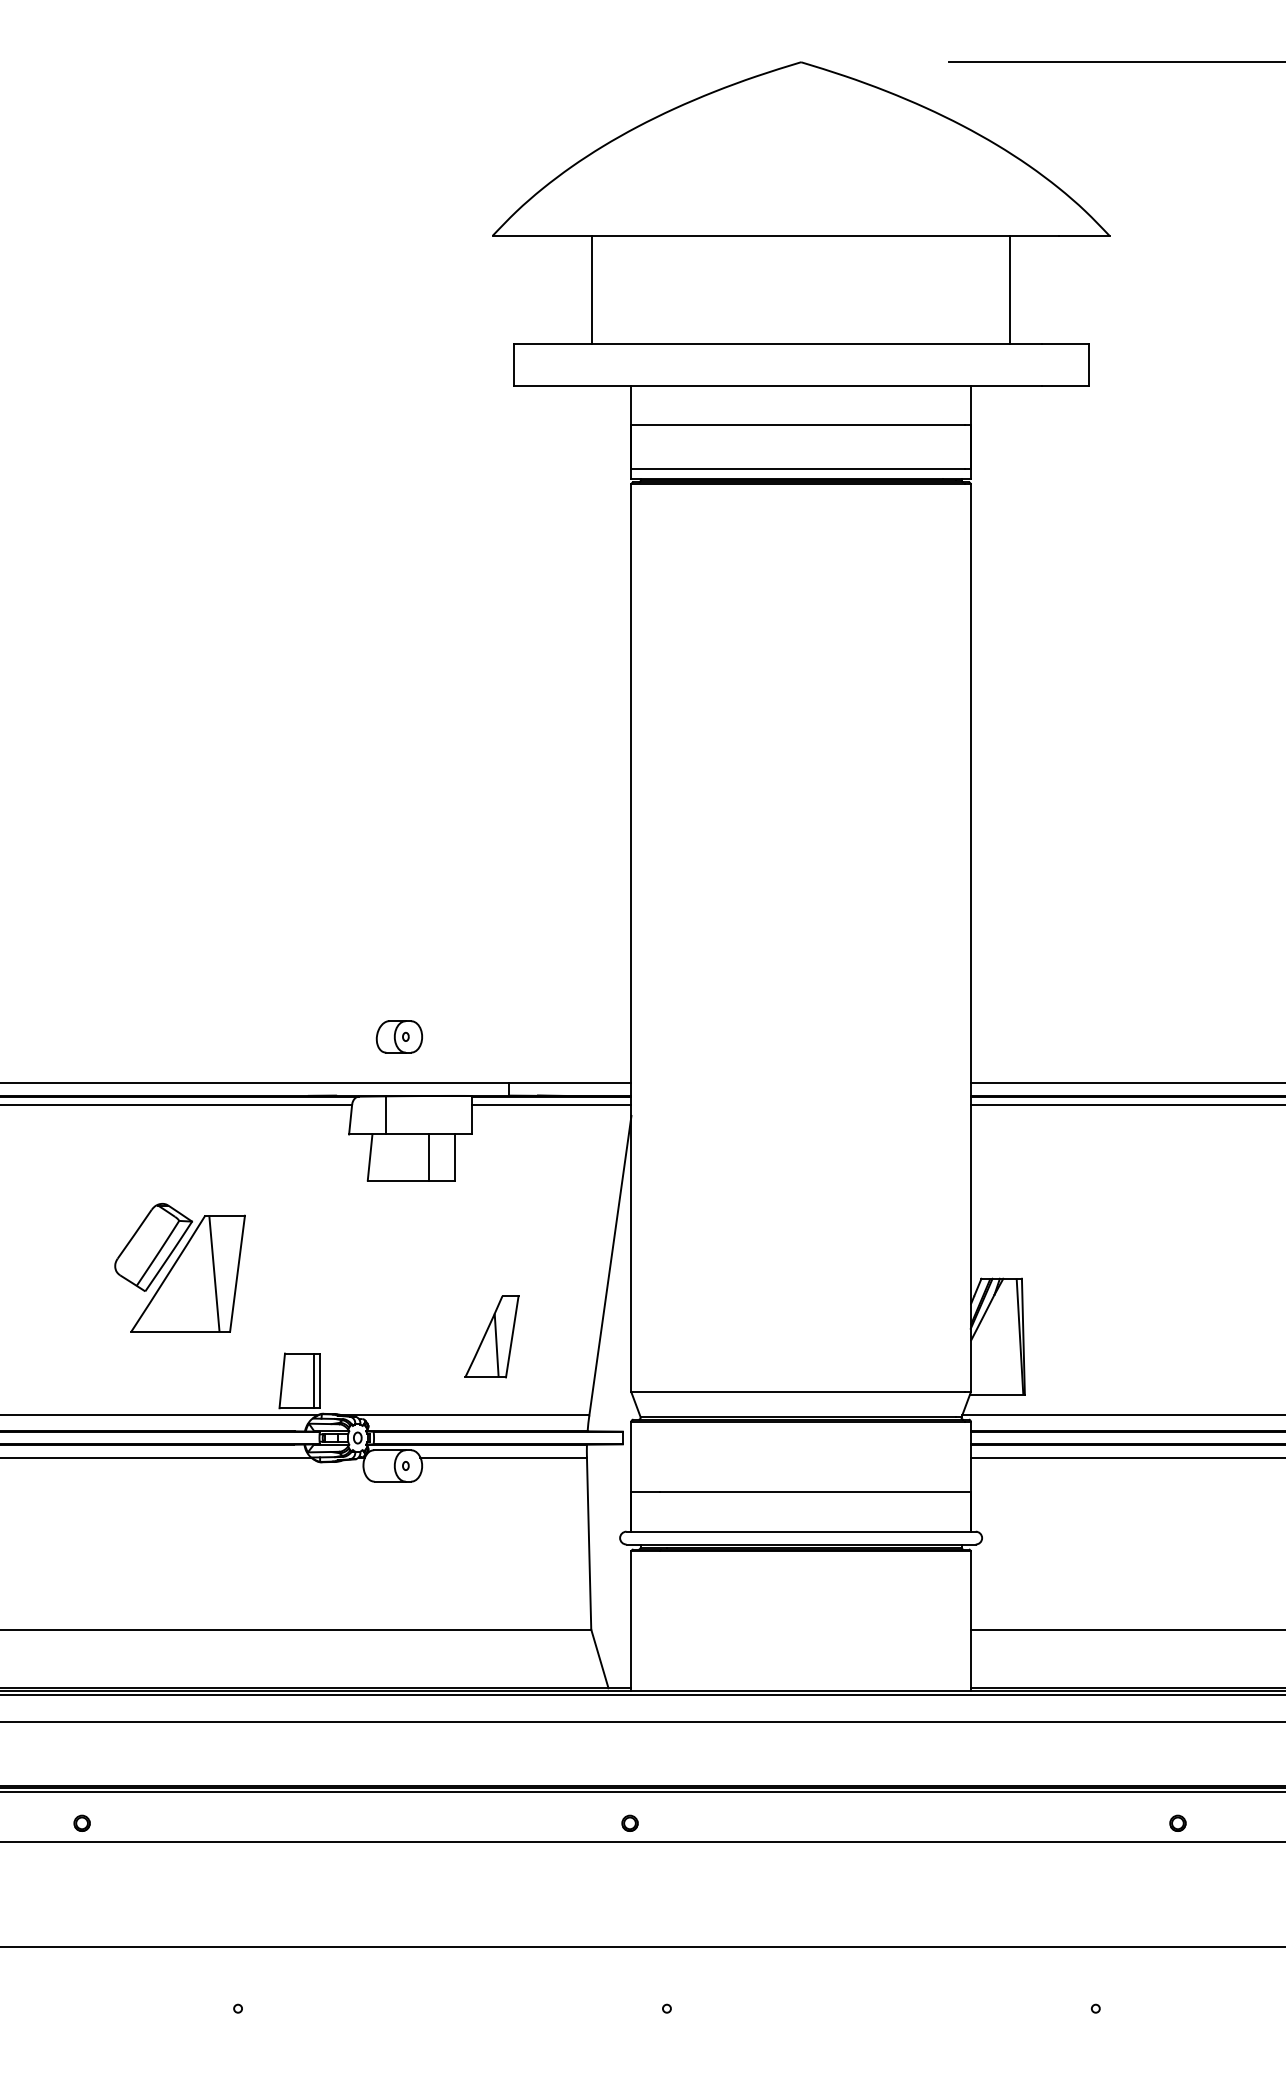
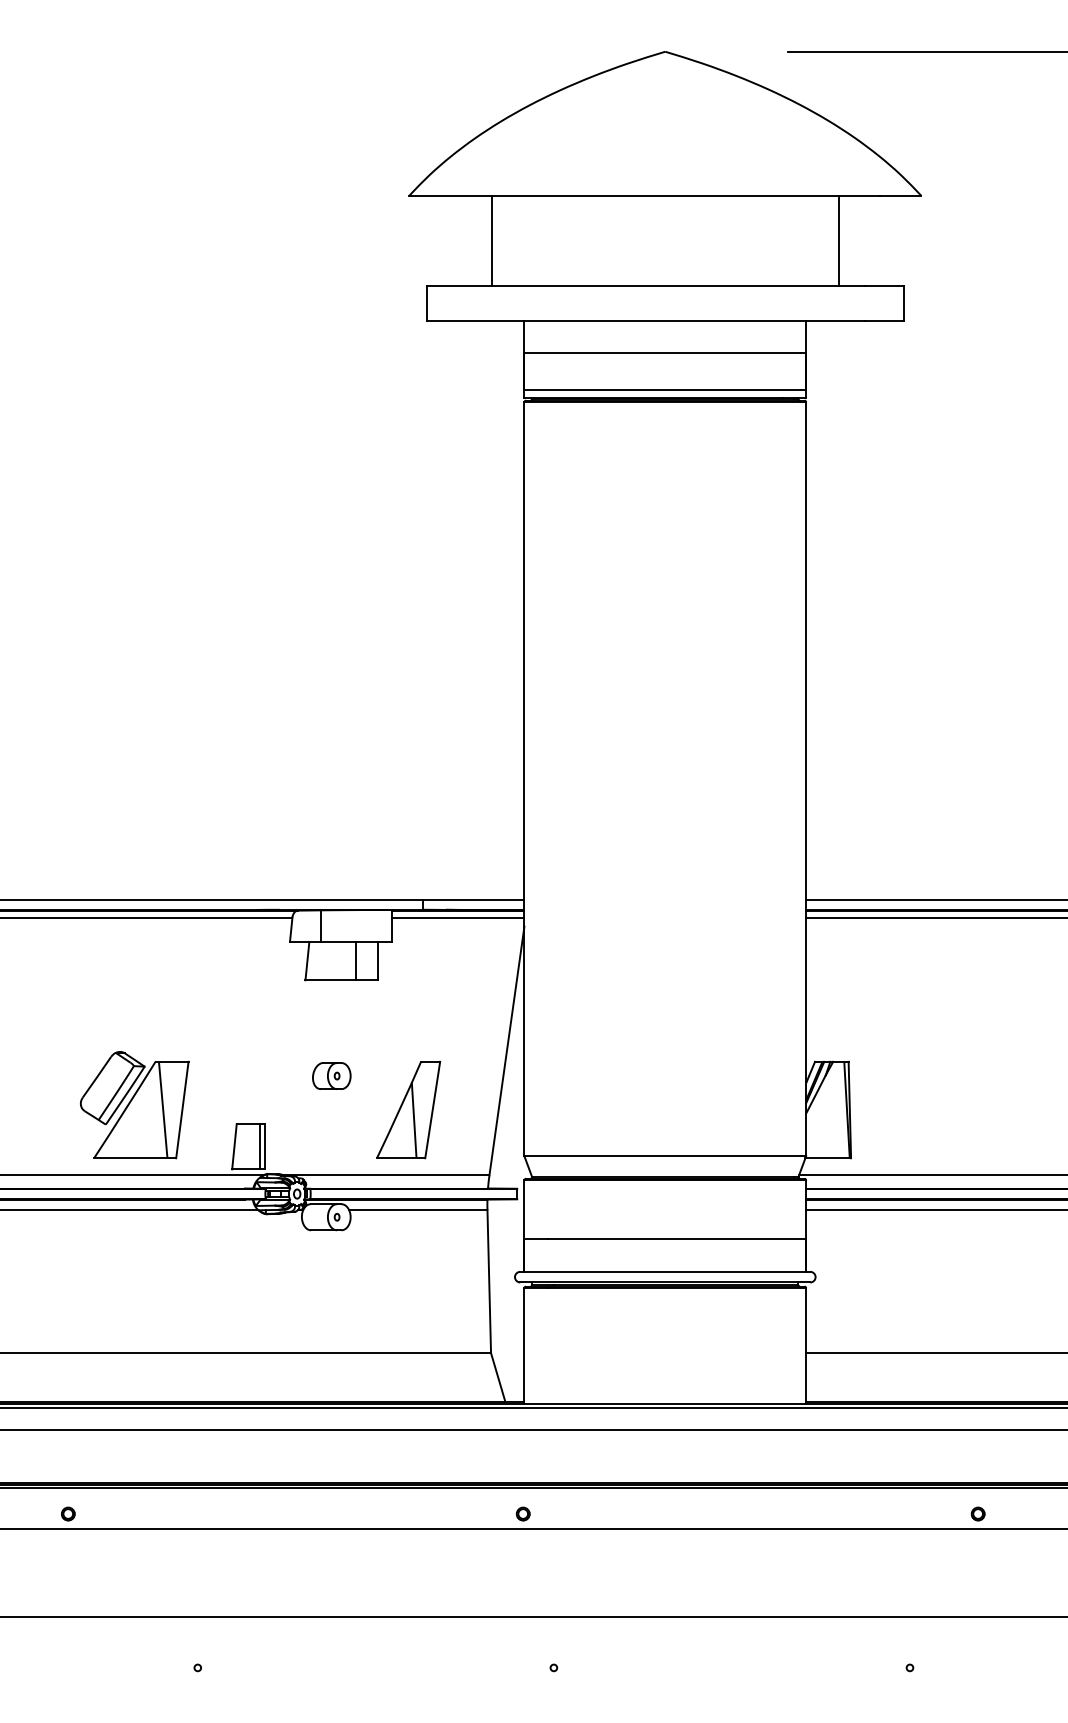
part: (398, 1036) -> (330, 1075), moved
part: (179, 1267) -> (134, 1104), moved
part: (491, 1336) -> (408, 1109), size x1.43

